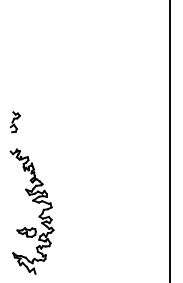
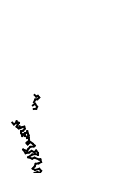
part: (14, 122) -> (35, 102), moved

